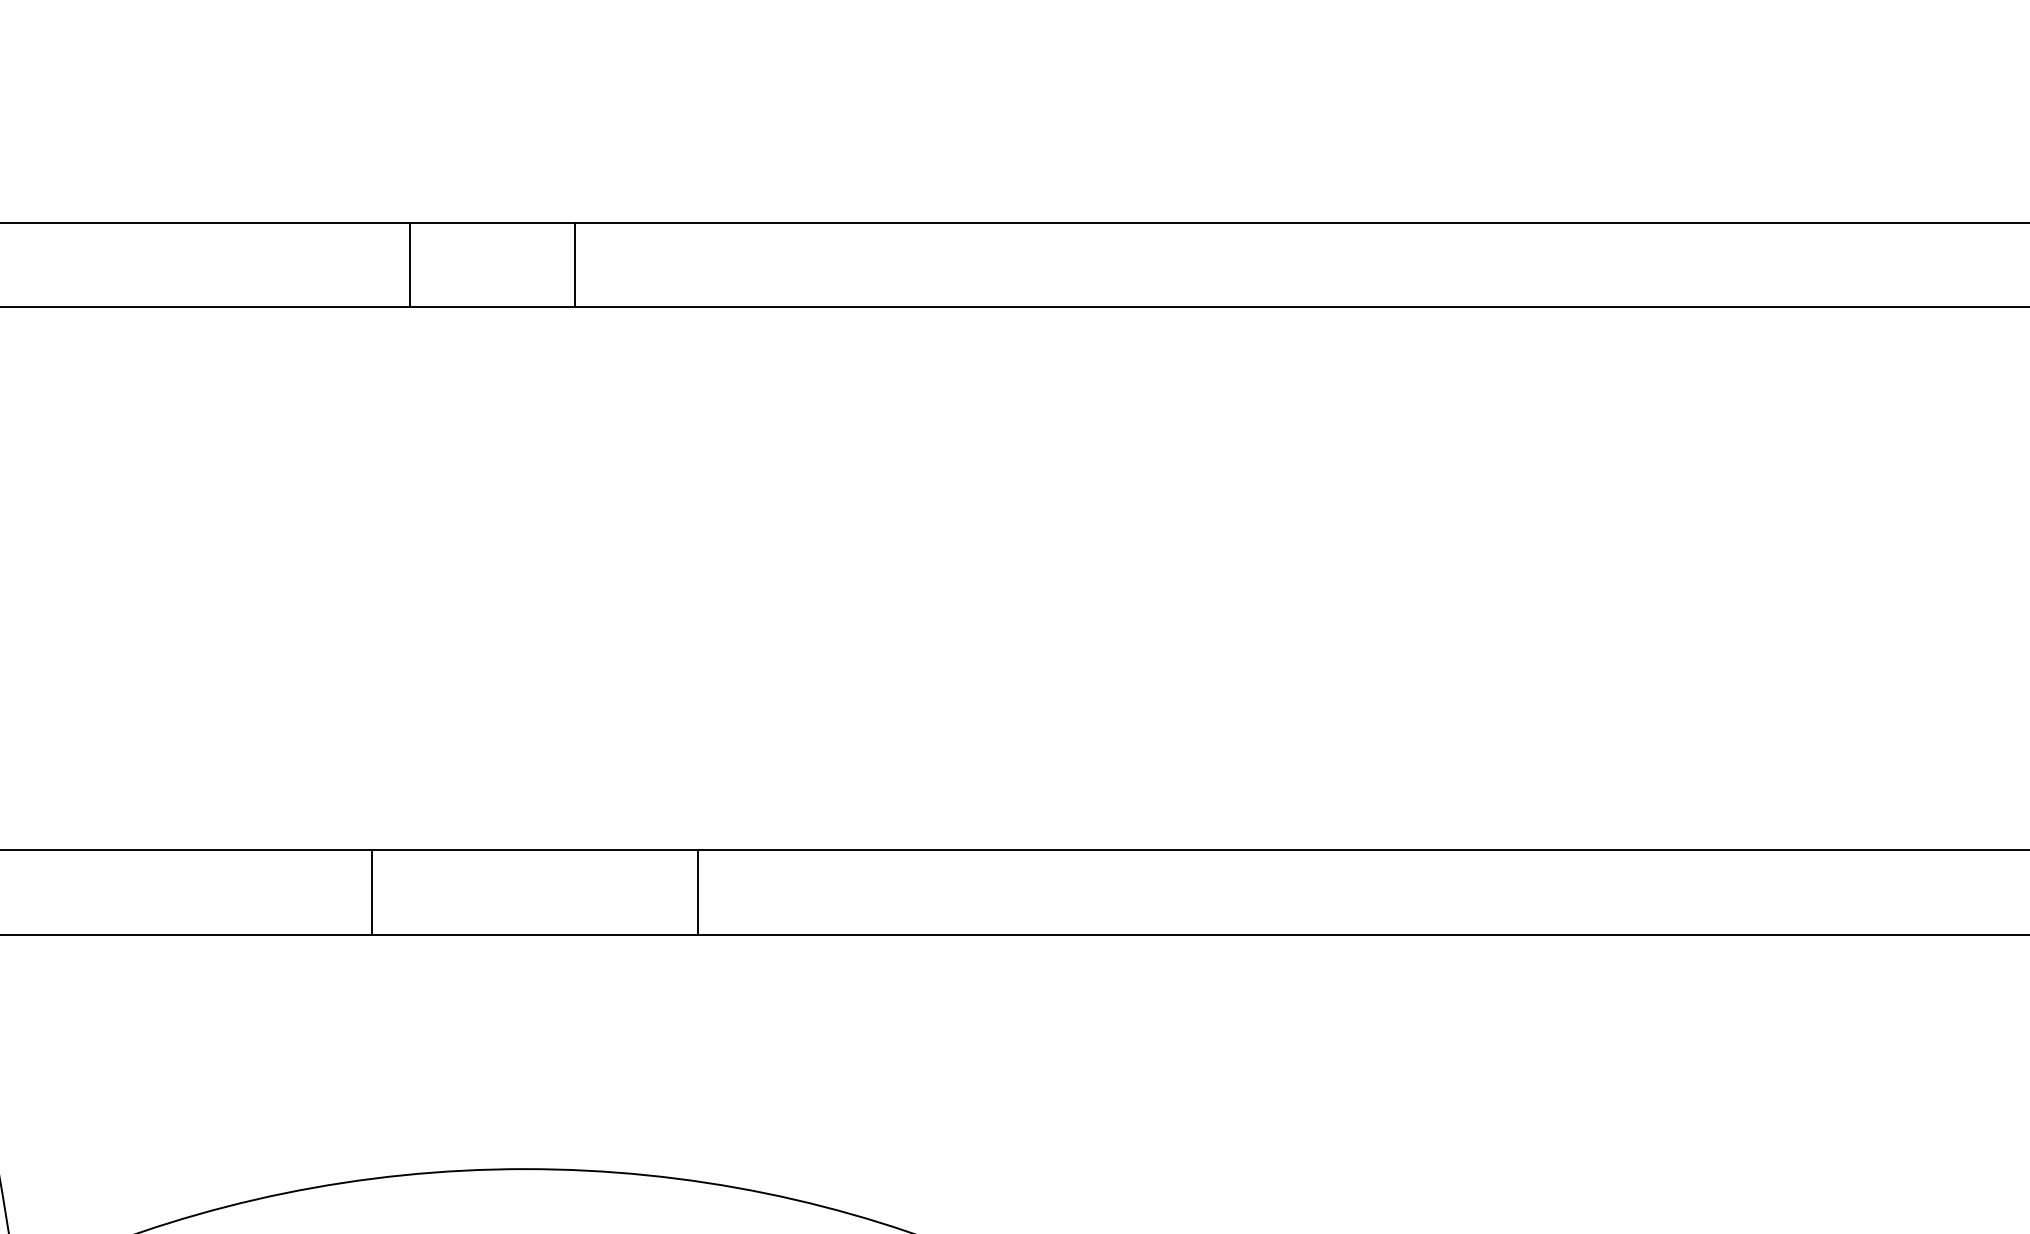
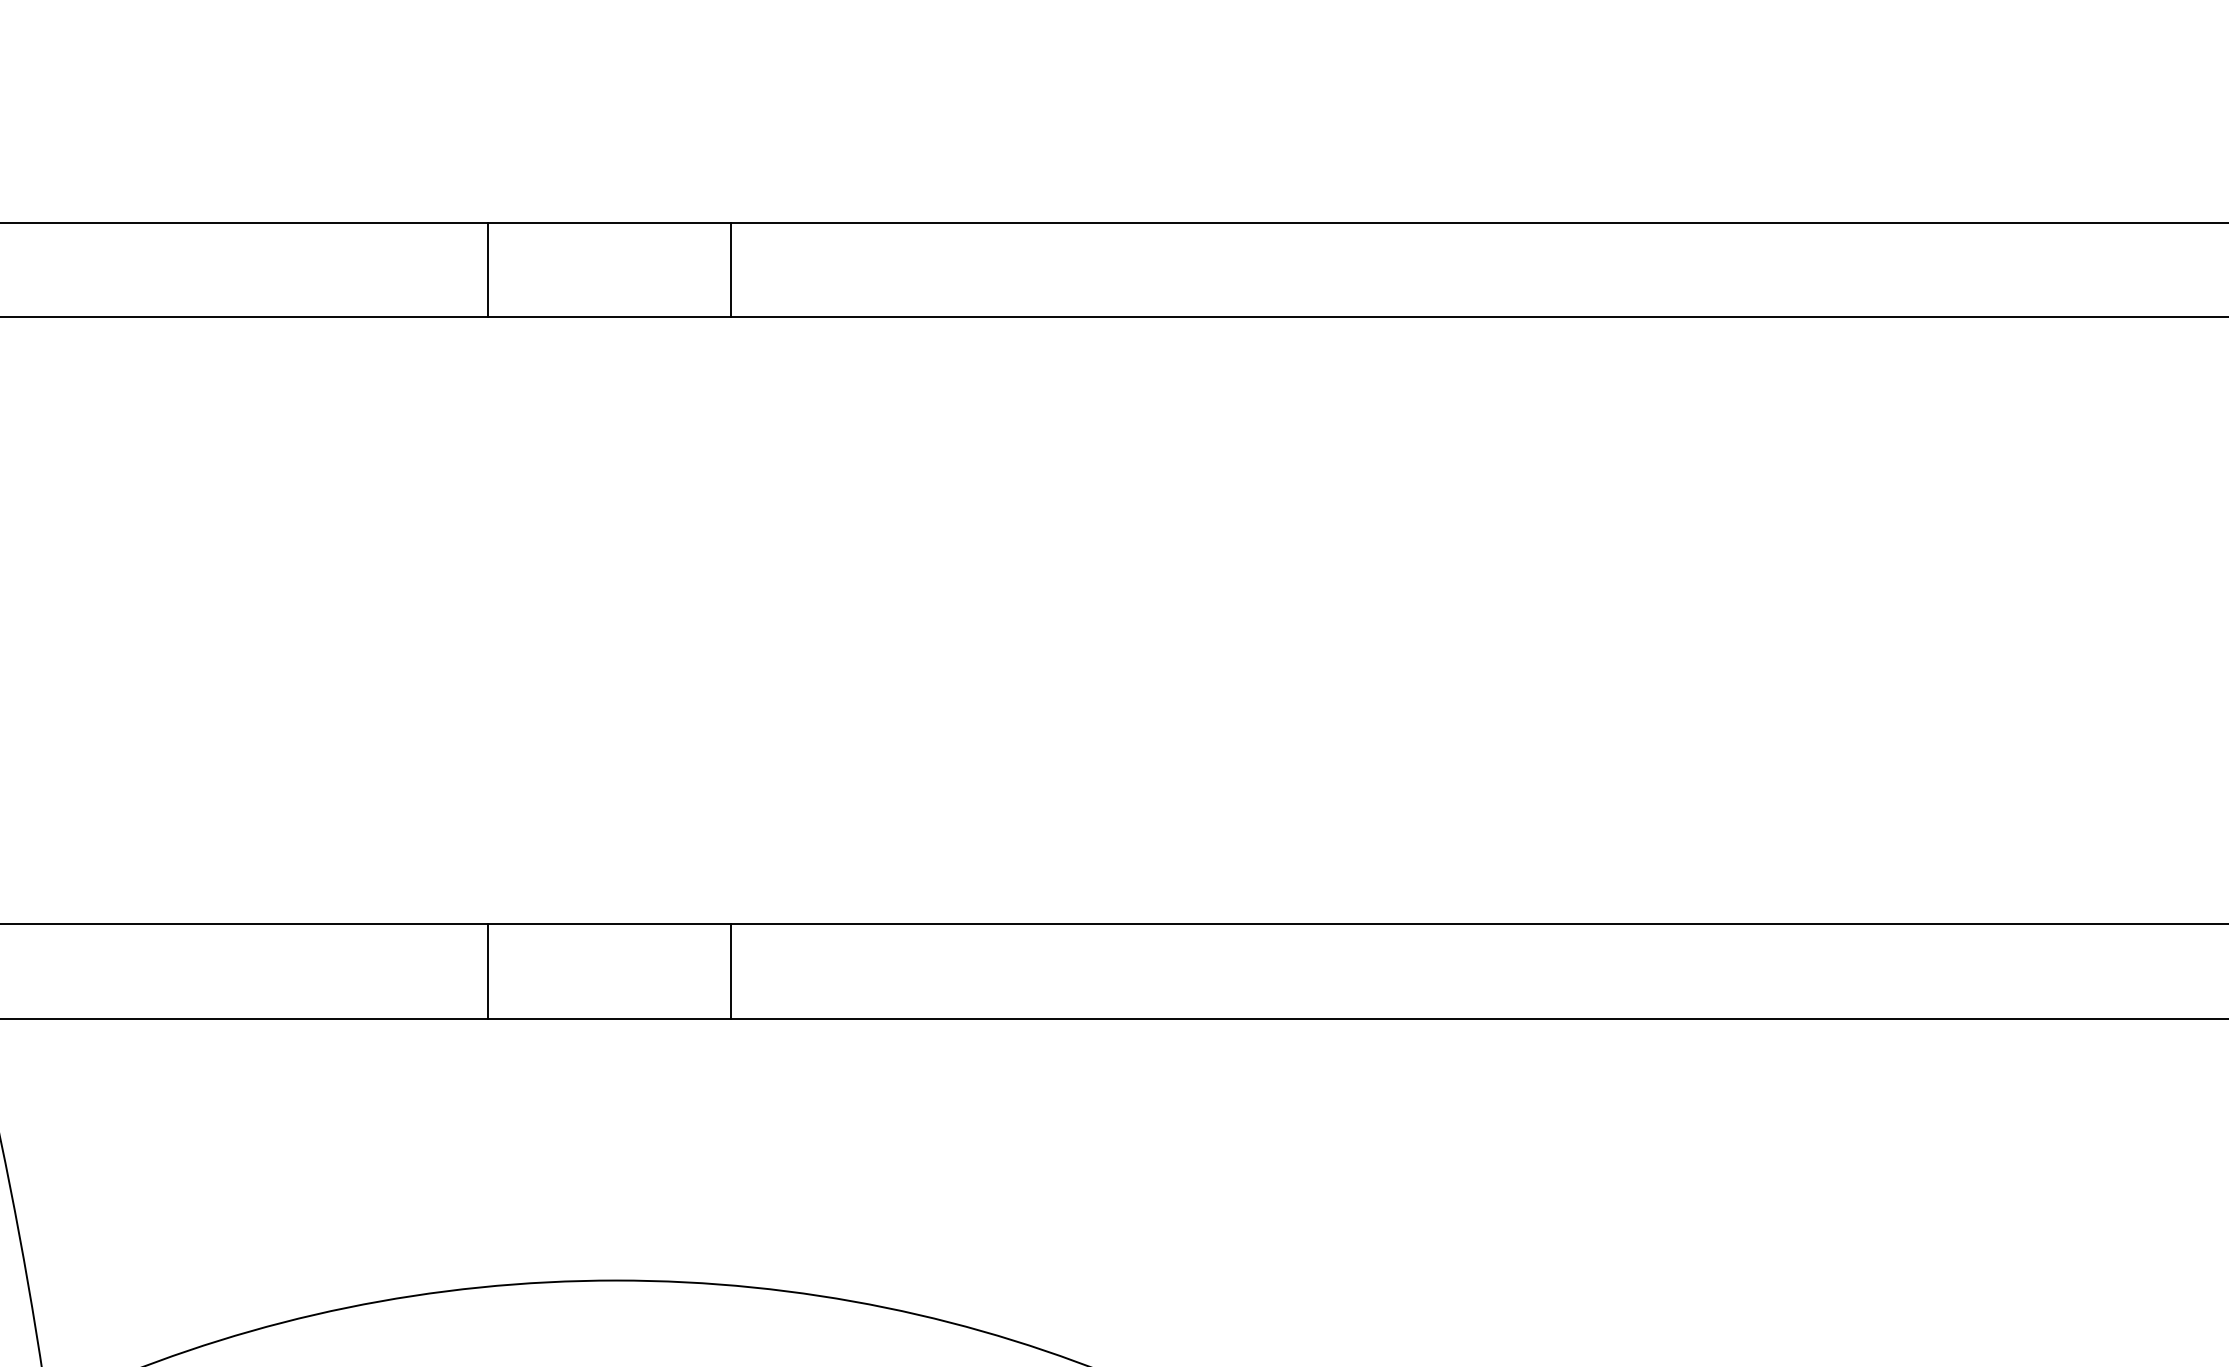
line: (574, 264) -> (730, 269), moved
line: (372, 892) -> (488, 971), moved
line: (697, 892) -> (730, 971), moved

